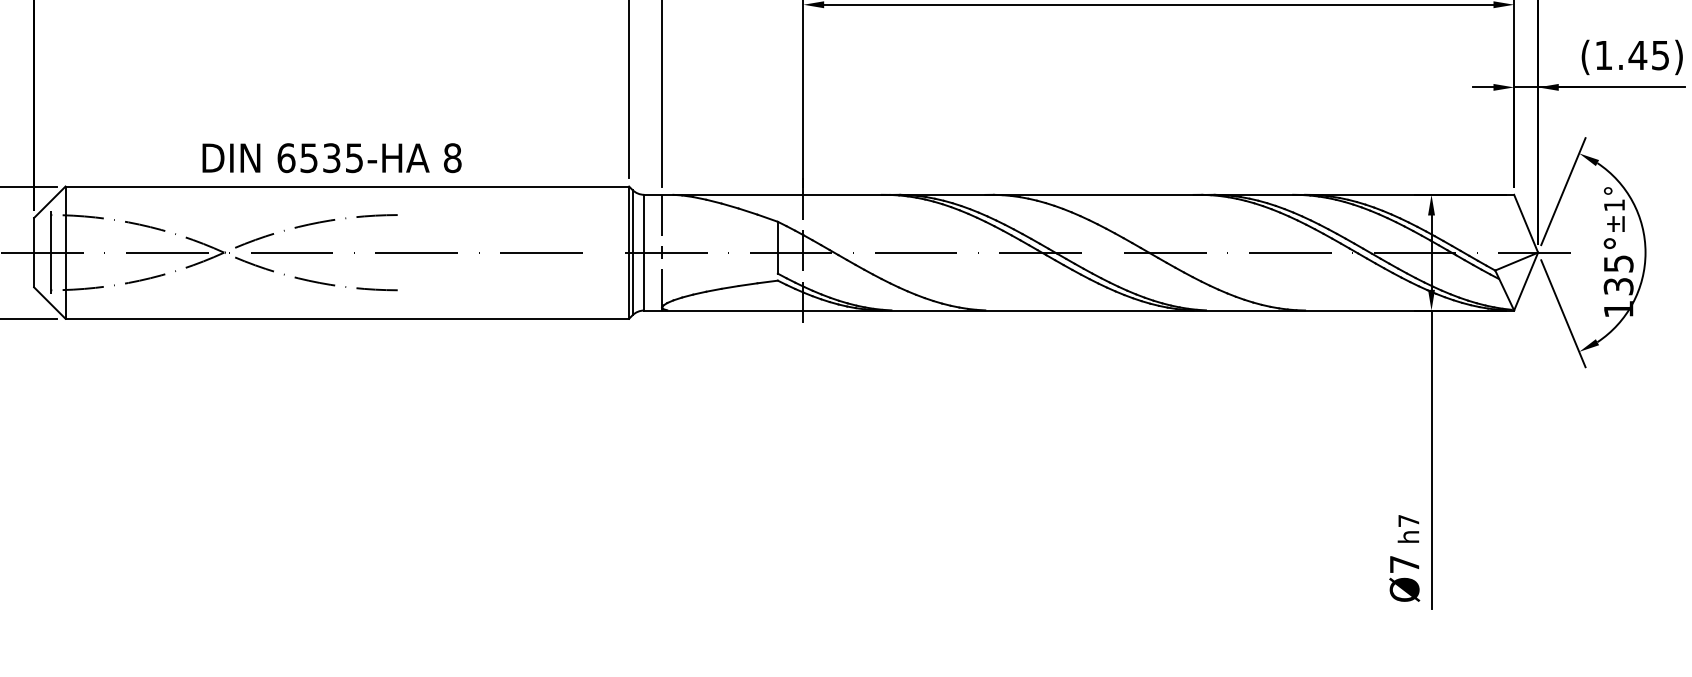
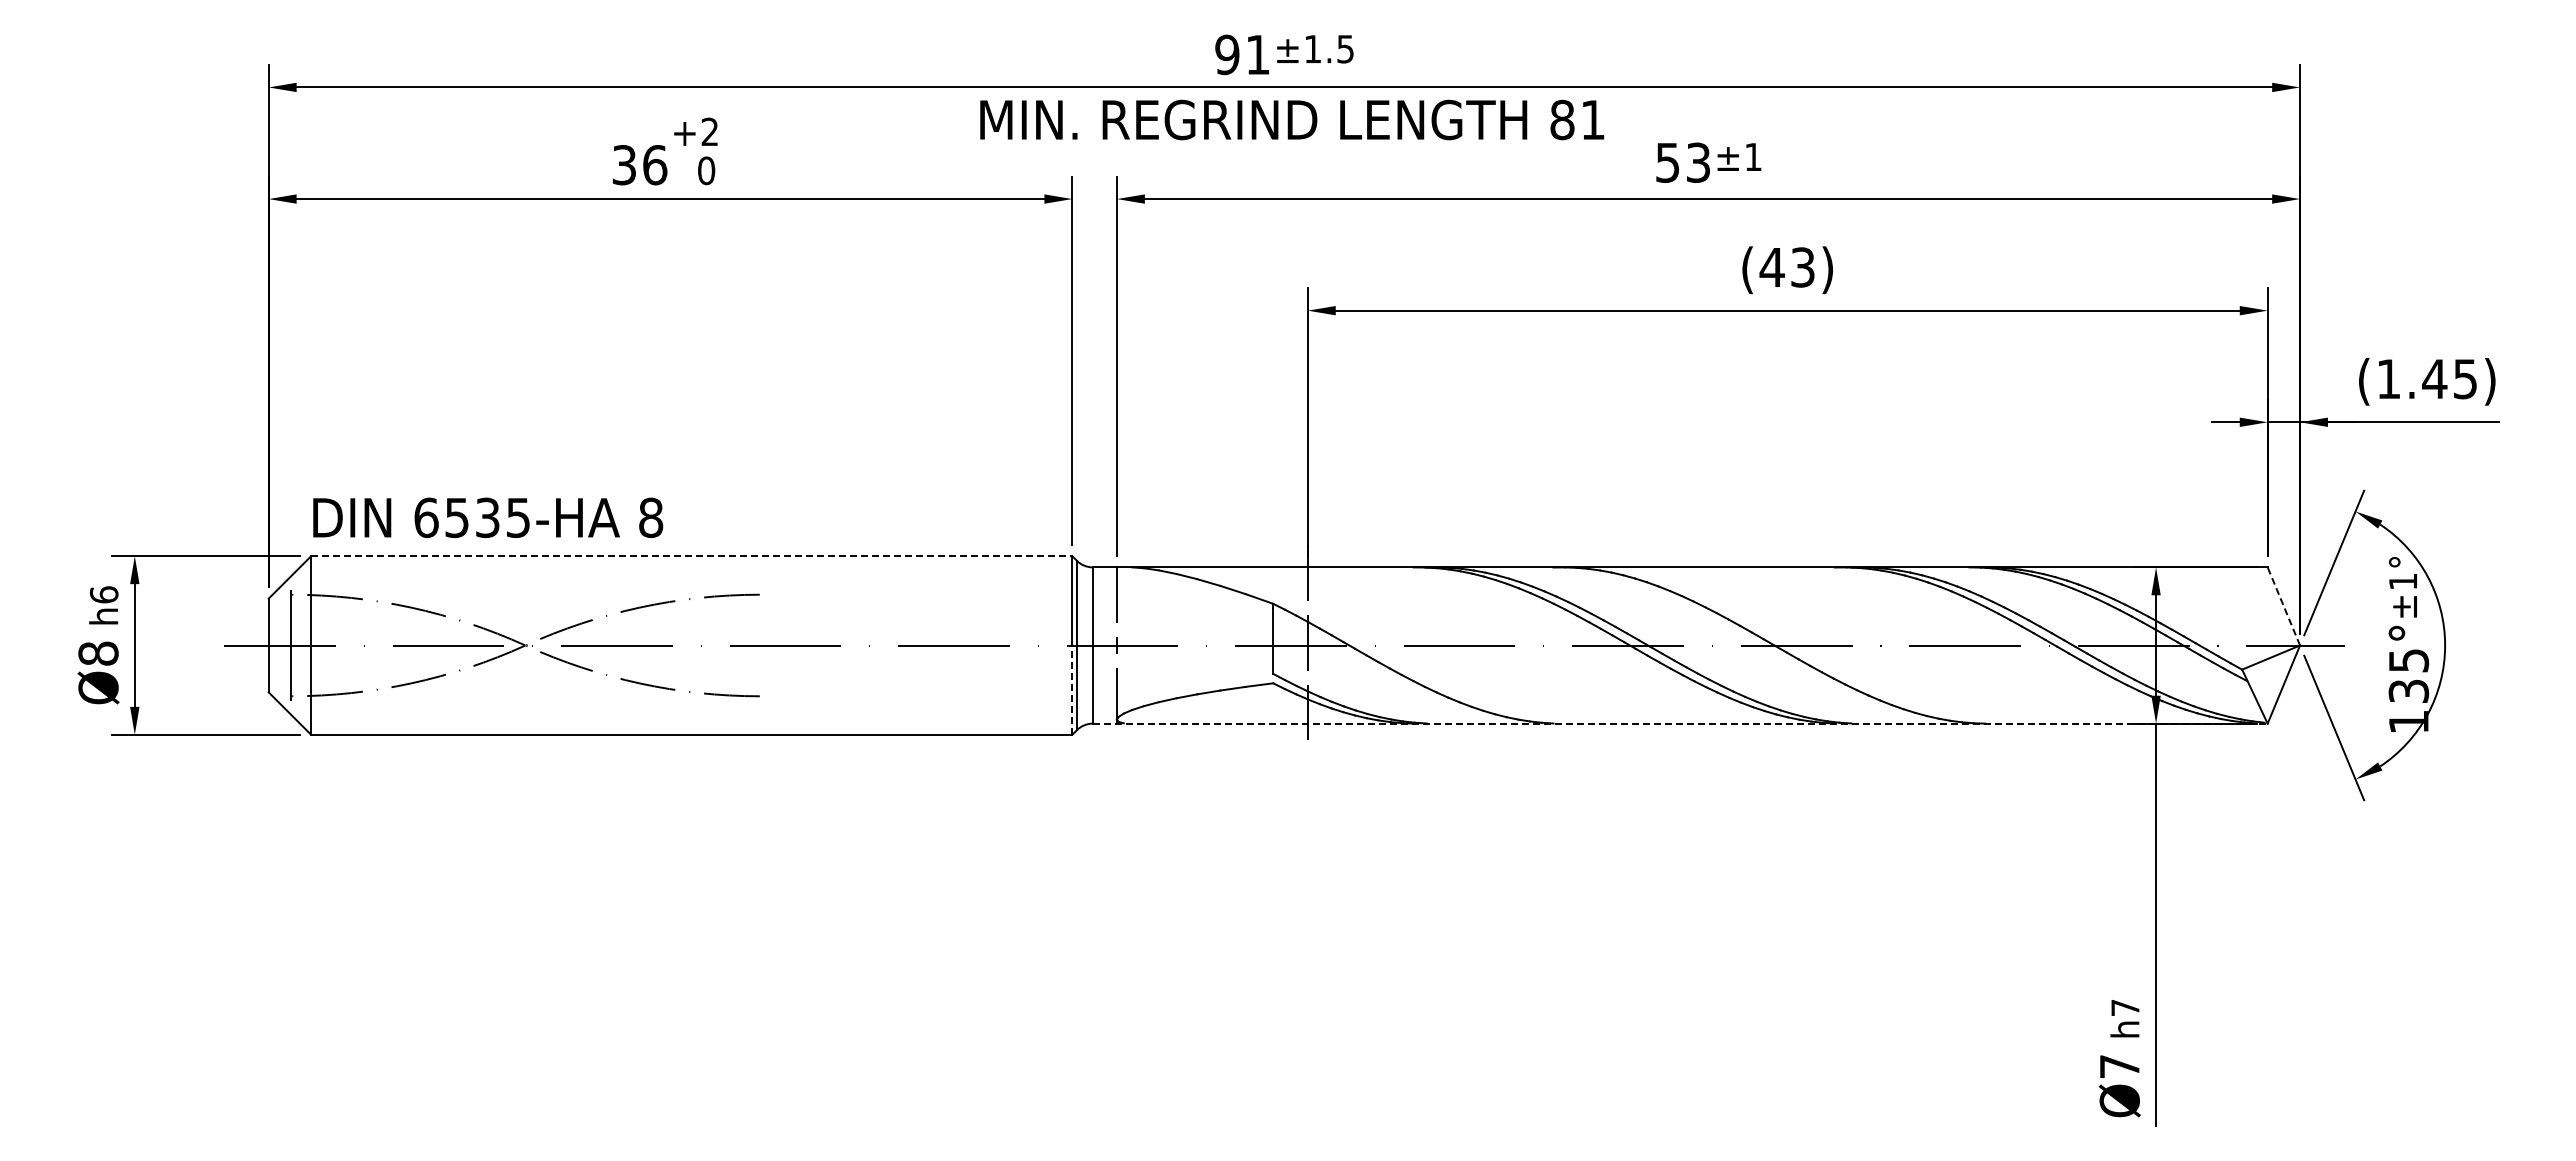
text: (332, 157) -> (488, 517), moved
line: (347, 186) -> (691, 556), solid -> dashed
line: (1525, 223) -> (2283, 605), solid -> dashed
line: (629, 285) -> (1072, 690), solid -> dashed
line: (1079, 310) -> (1680, 723), solid -> dashed

